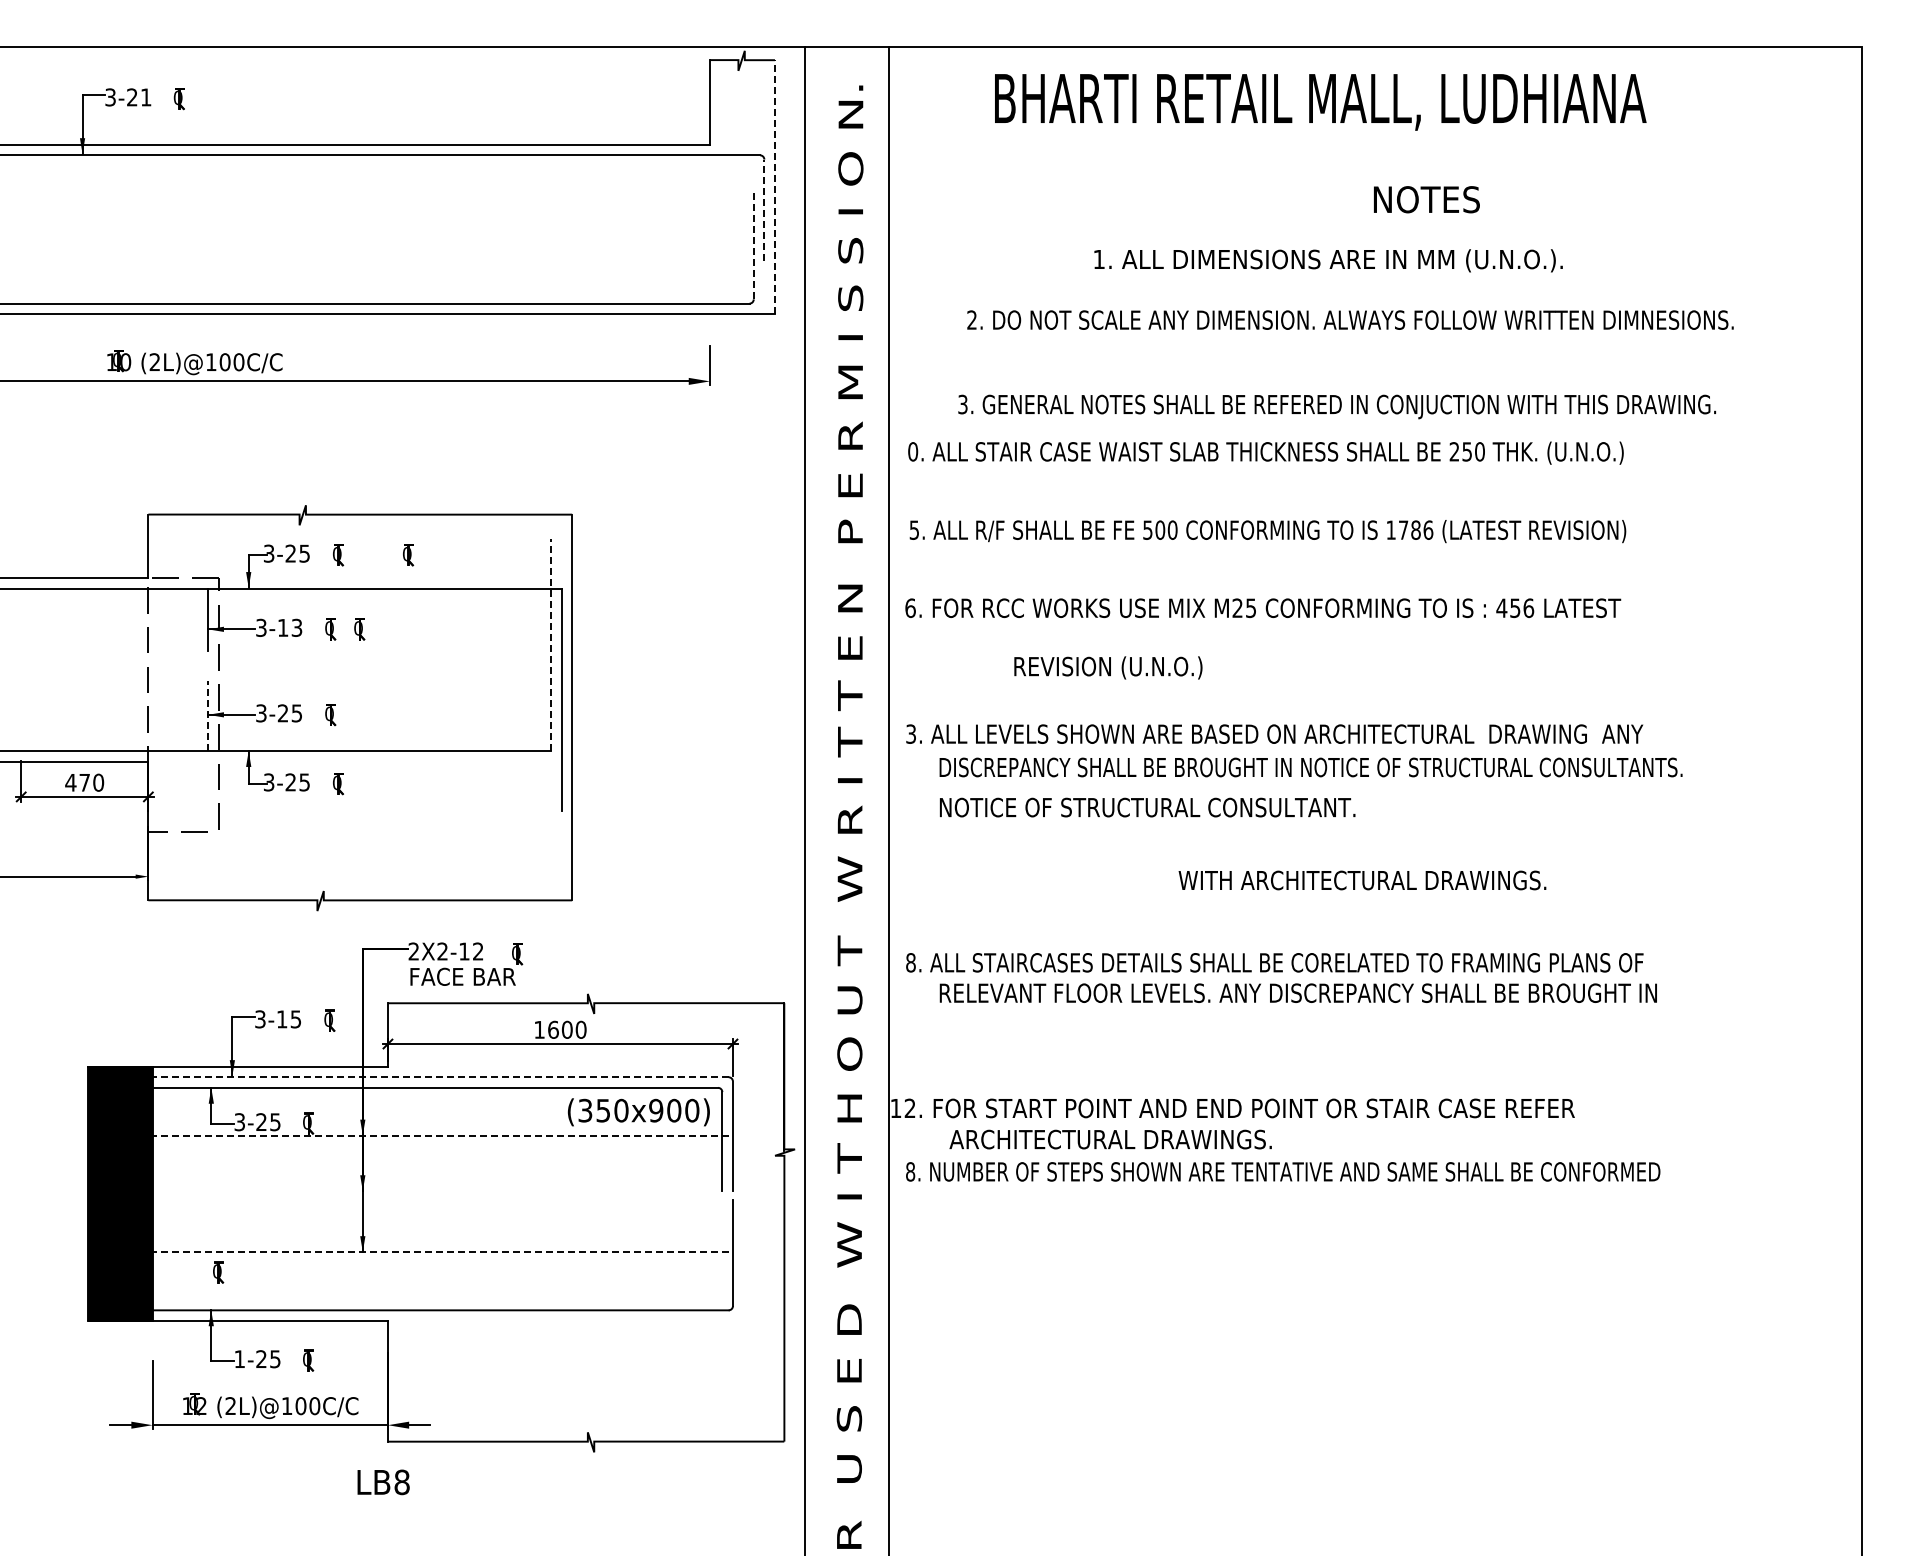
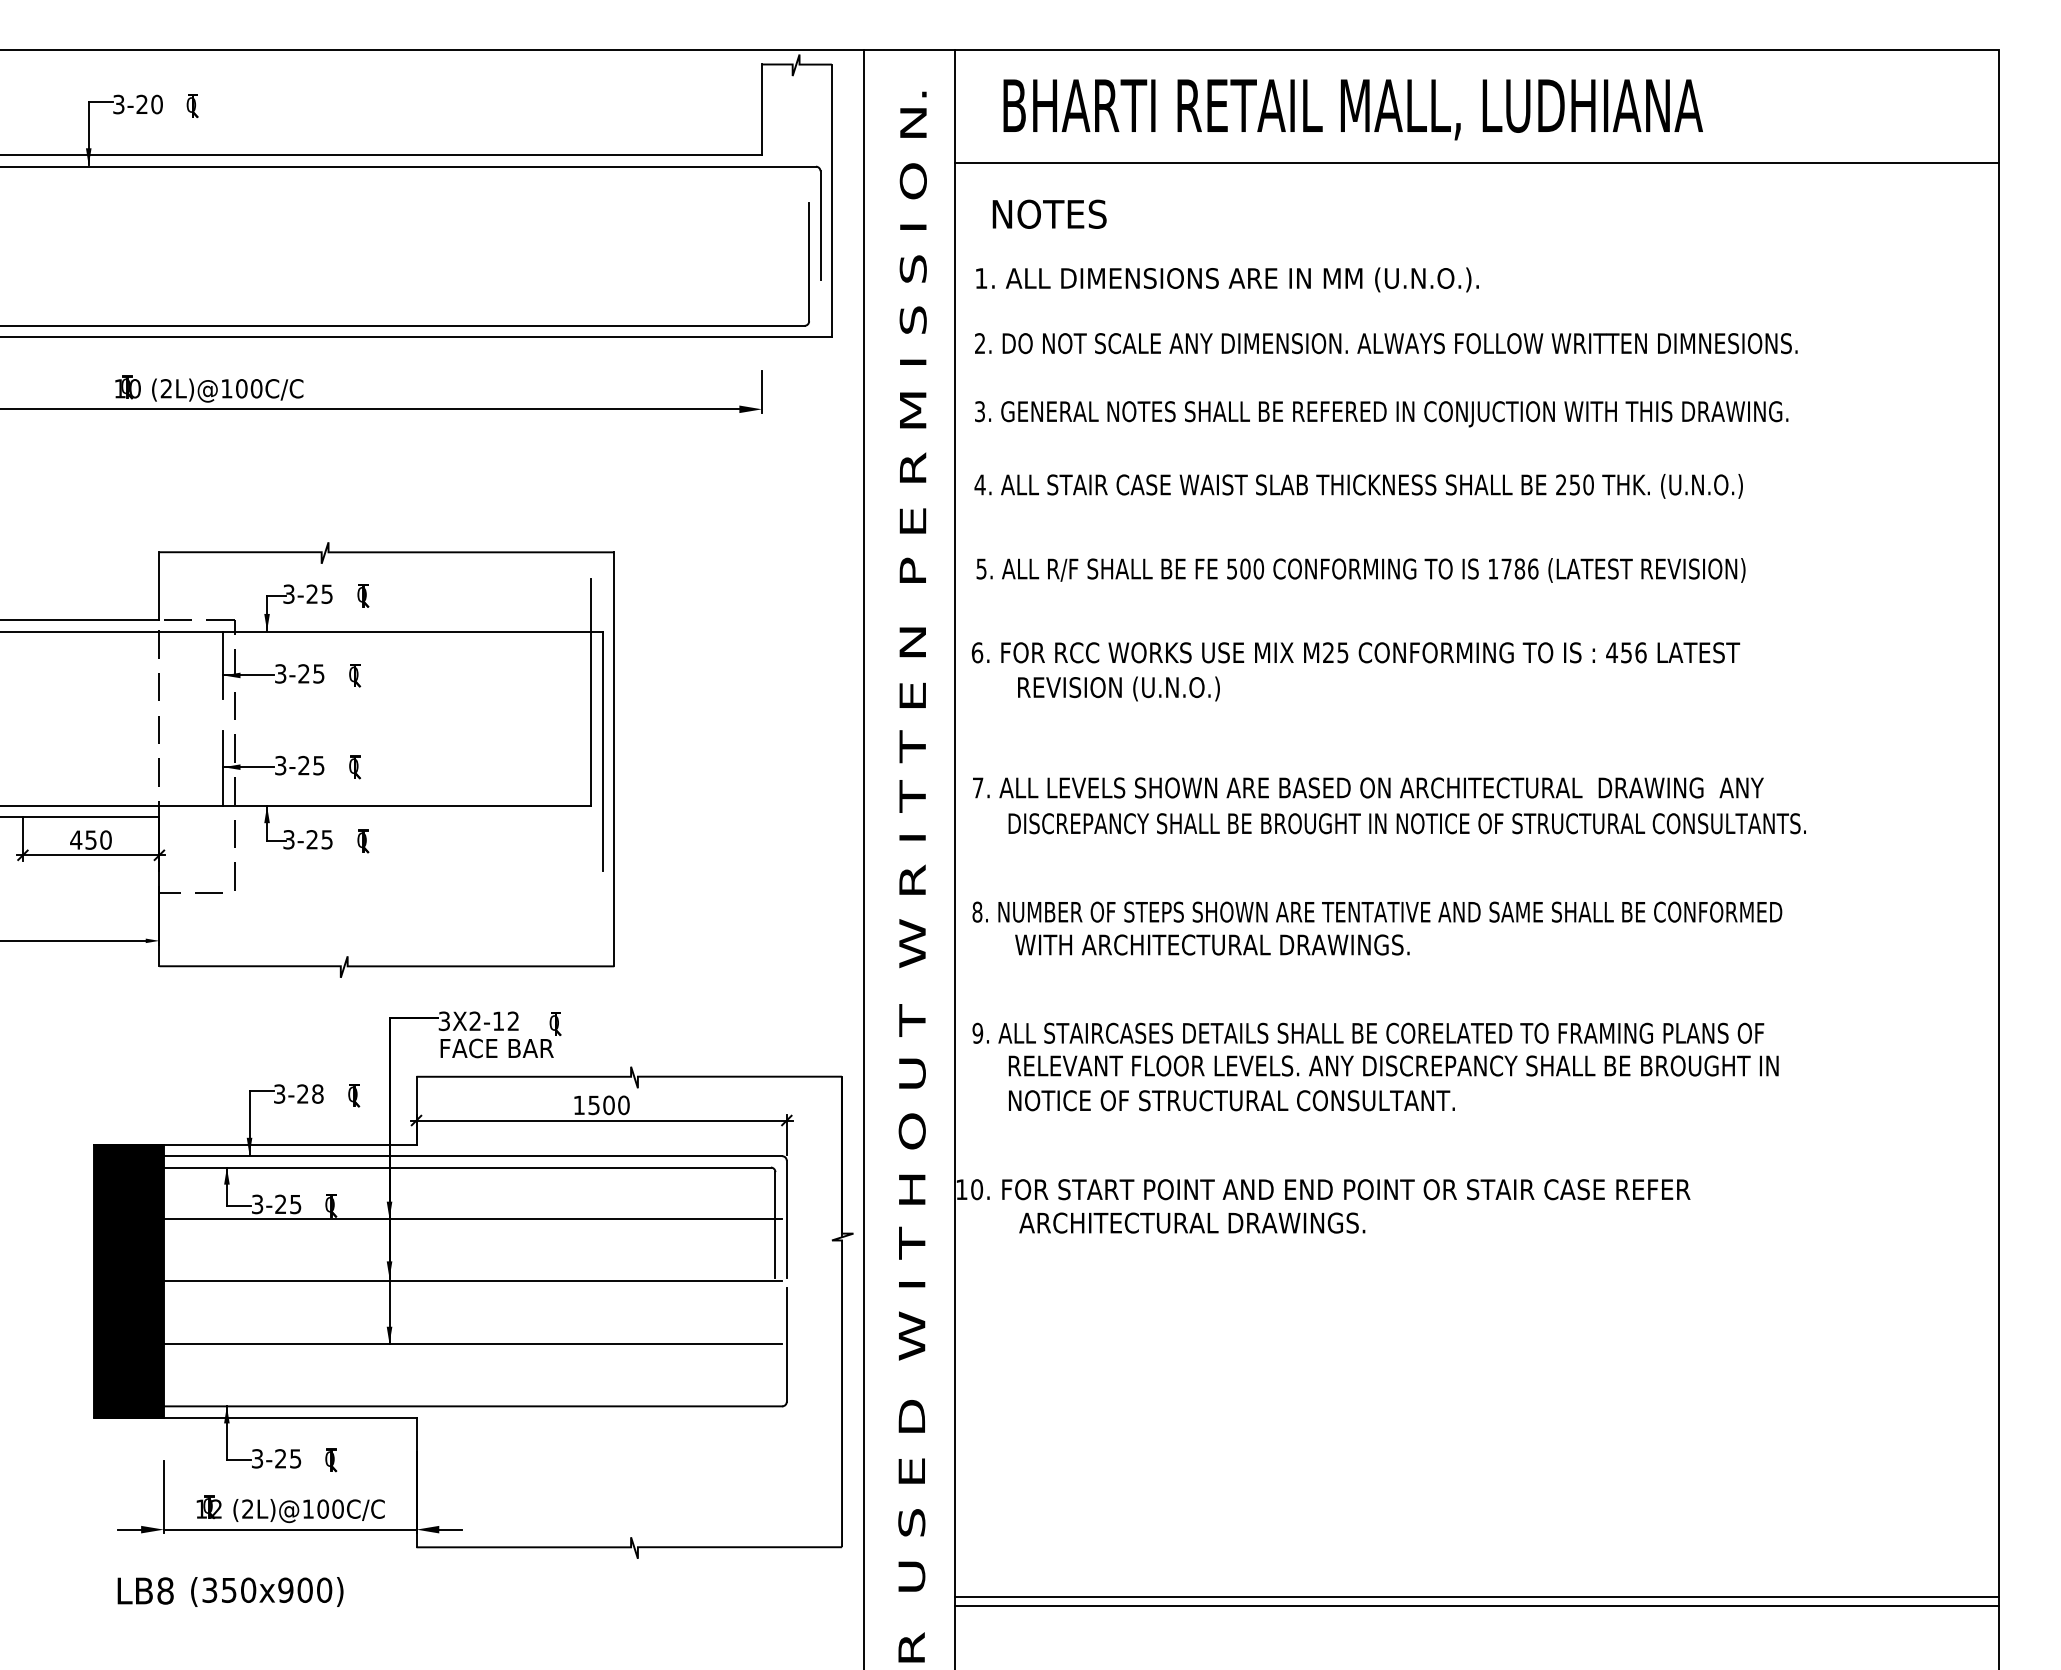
text: (145, 97) -> (156, 104), 3-21 -> 3-20
text: (1320, 102) -> (1353, 109), moved
line: (1375, 151) -> (1476, 162), added
line: (774, 186) -> (831, 200), dashed -> solid
text: (1426, 199) -> (1049, 214), moved
line: (764, 210) -> (820, 225), dashed -> solid
line: (753, 243) -> (808, 261), dashed -> solid
text: (1328, 260) -> (1227, 279), moved
text: (1350, 319) -> (1386, 342), moved
text: (1336, 406) -> (1380, 413), moved
text: (912, 451) -> (979, 484), 0. -> 4.
part: (408, 555) -> (438, 596), removed
text: (289, 627) -> (310, 673), 3-13 -> 3-25
part: (359, 629) -> (385, 675), removed
line: (550, 645) -> (590, 692), dashed -> solid
text: (1108, 667) -> (1119, 688), moved
line: (208, 716) -> (223, 768), dashed -> solid
text: (910, 733) -> (977, 787), 3. -> 7.
text: (84, 782) -> (90, 839), 470 -> 450
text: (1147, 807) -> (1231, 1100), moved
text: (1362, 880) -> (1212, 945), moved
text: (413, 951) -> (443, 1021), 2X2-12 -> 3X2-12
text: (910, 962) -> (977, 1033), 8. -> 9.
text: (288, 1019) -> (309, 1094), 3-15 -> 3-28
text: (553, 1029) -> (594, 1104), 1600 -> 1500
line: (415, 1077) -> (446, 1156), dashed -> solid
text: (909, 1108) -> (976, 1189), 12. -> 10.
text: (638, 1112) -> (266, 1592), moved
line: (415, 1135) -> (446, 1218), dashed -> solid
text: (1283, 1171) -> (1377, 911), moved
line: (415, 1193) -> (446, 1280), added
line: (415, 1252) -> (446, 1344), dashed -> solid
part: (218, 1272) -> (234, 1365), removed
text: (239, 1359) -> (257, 1459), 1-25 -> 3-25
text: (383, 1482) -> (145, 1591), moved
line: (1375, 1488) -> (1476, 1597), added
line: (1375, 1496) -> (1476, 1606), added

